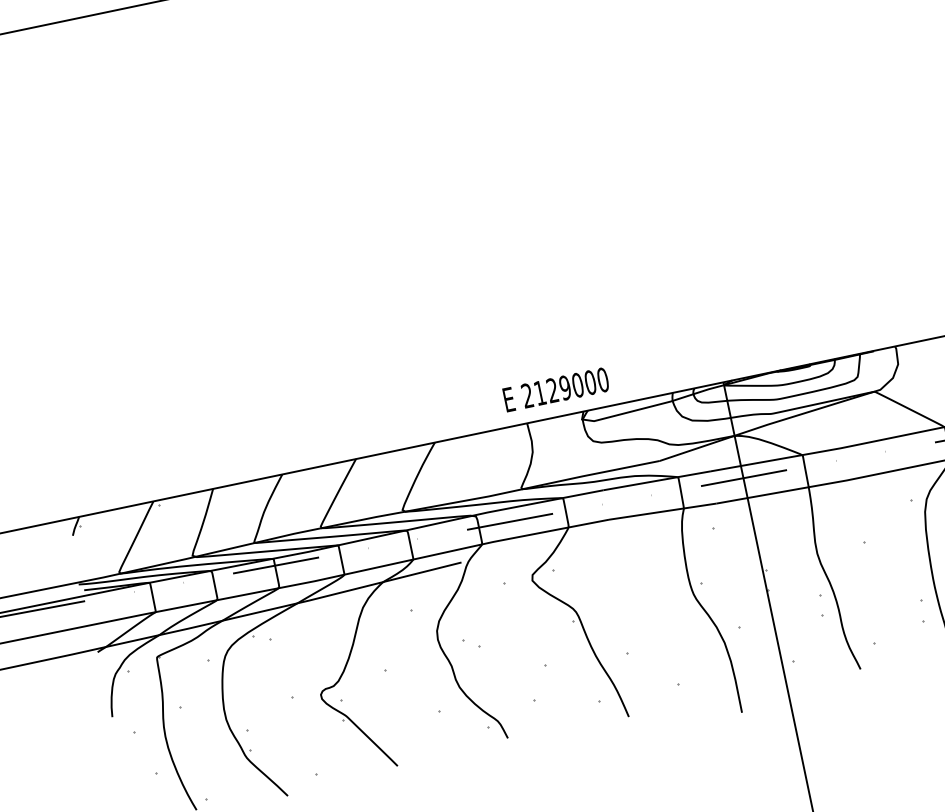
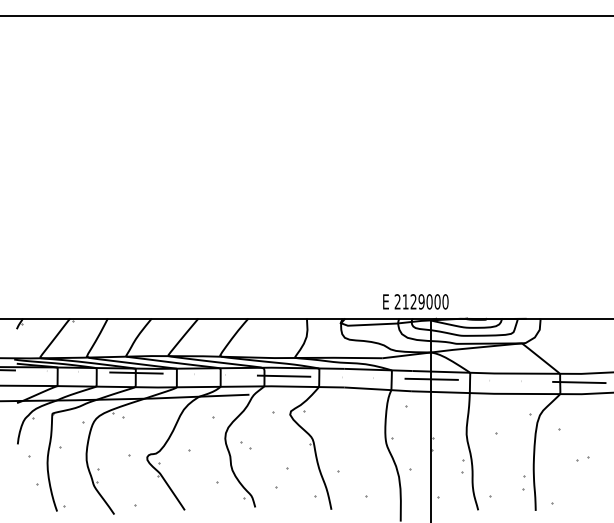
text: (555, 389) -> (415, 301), moved

